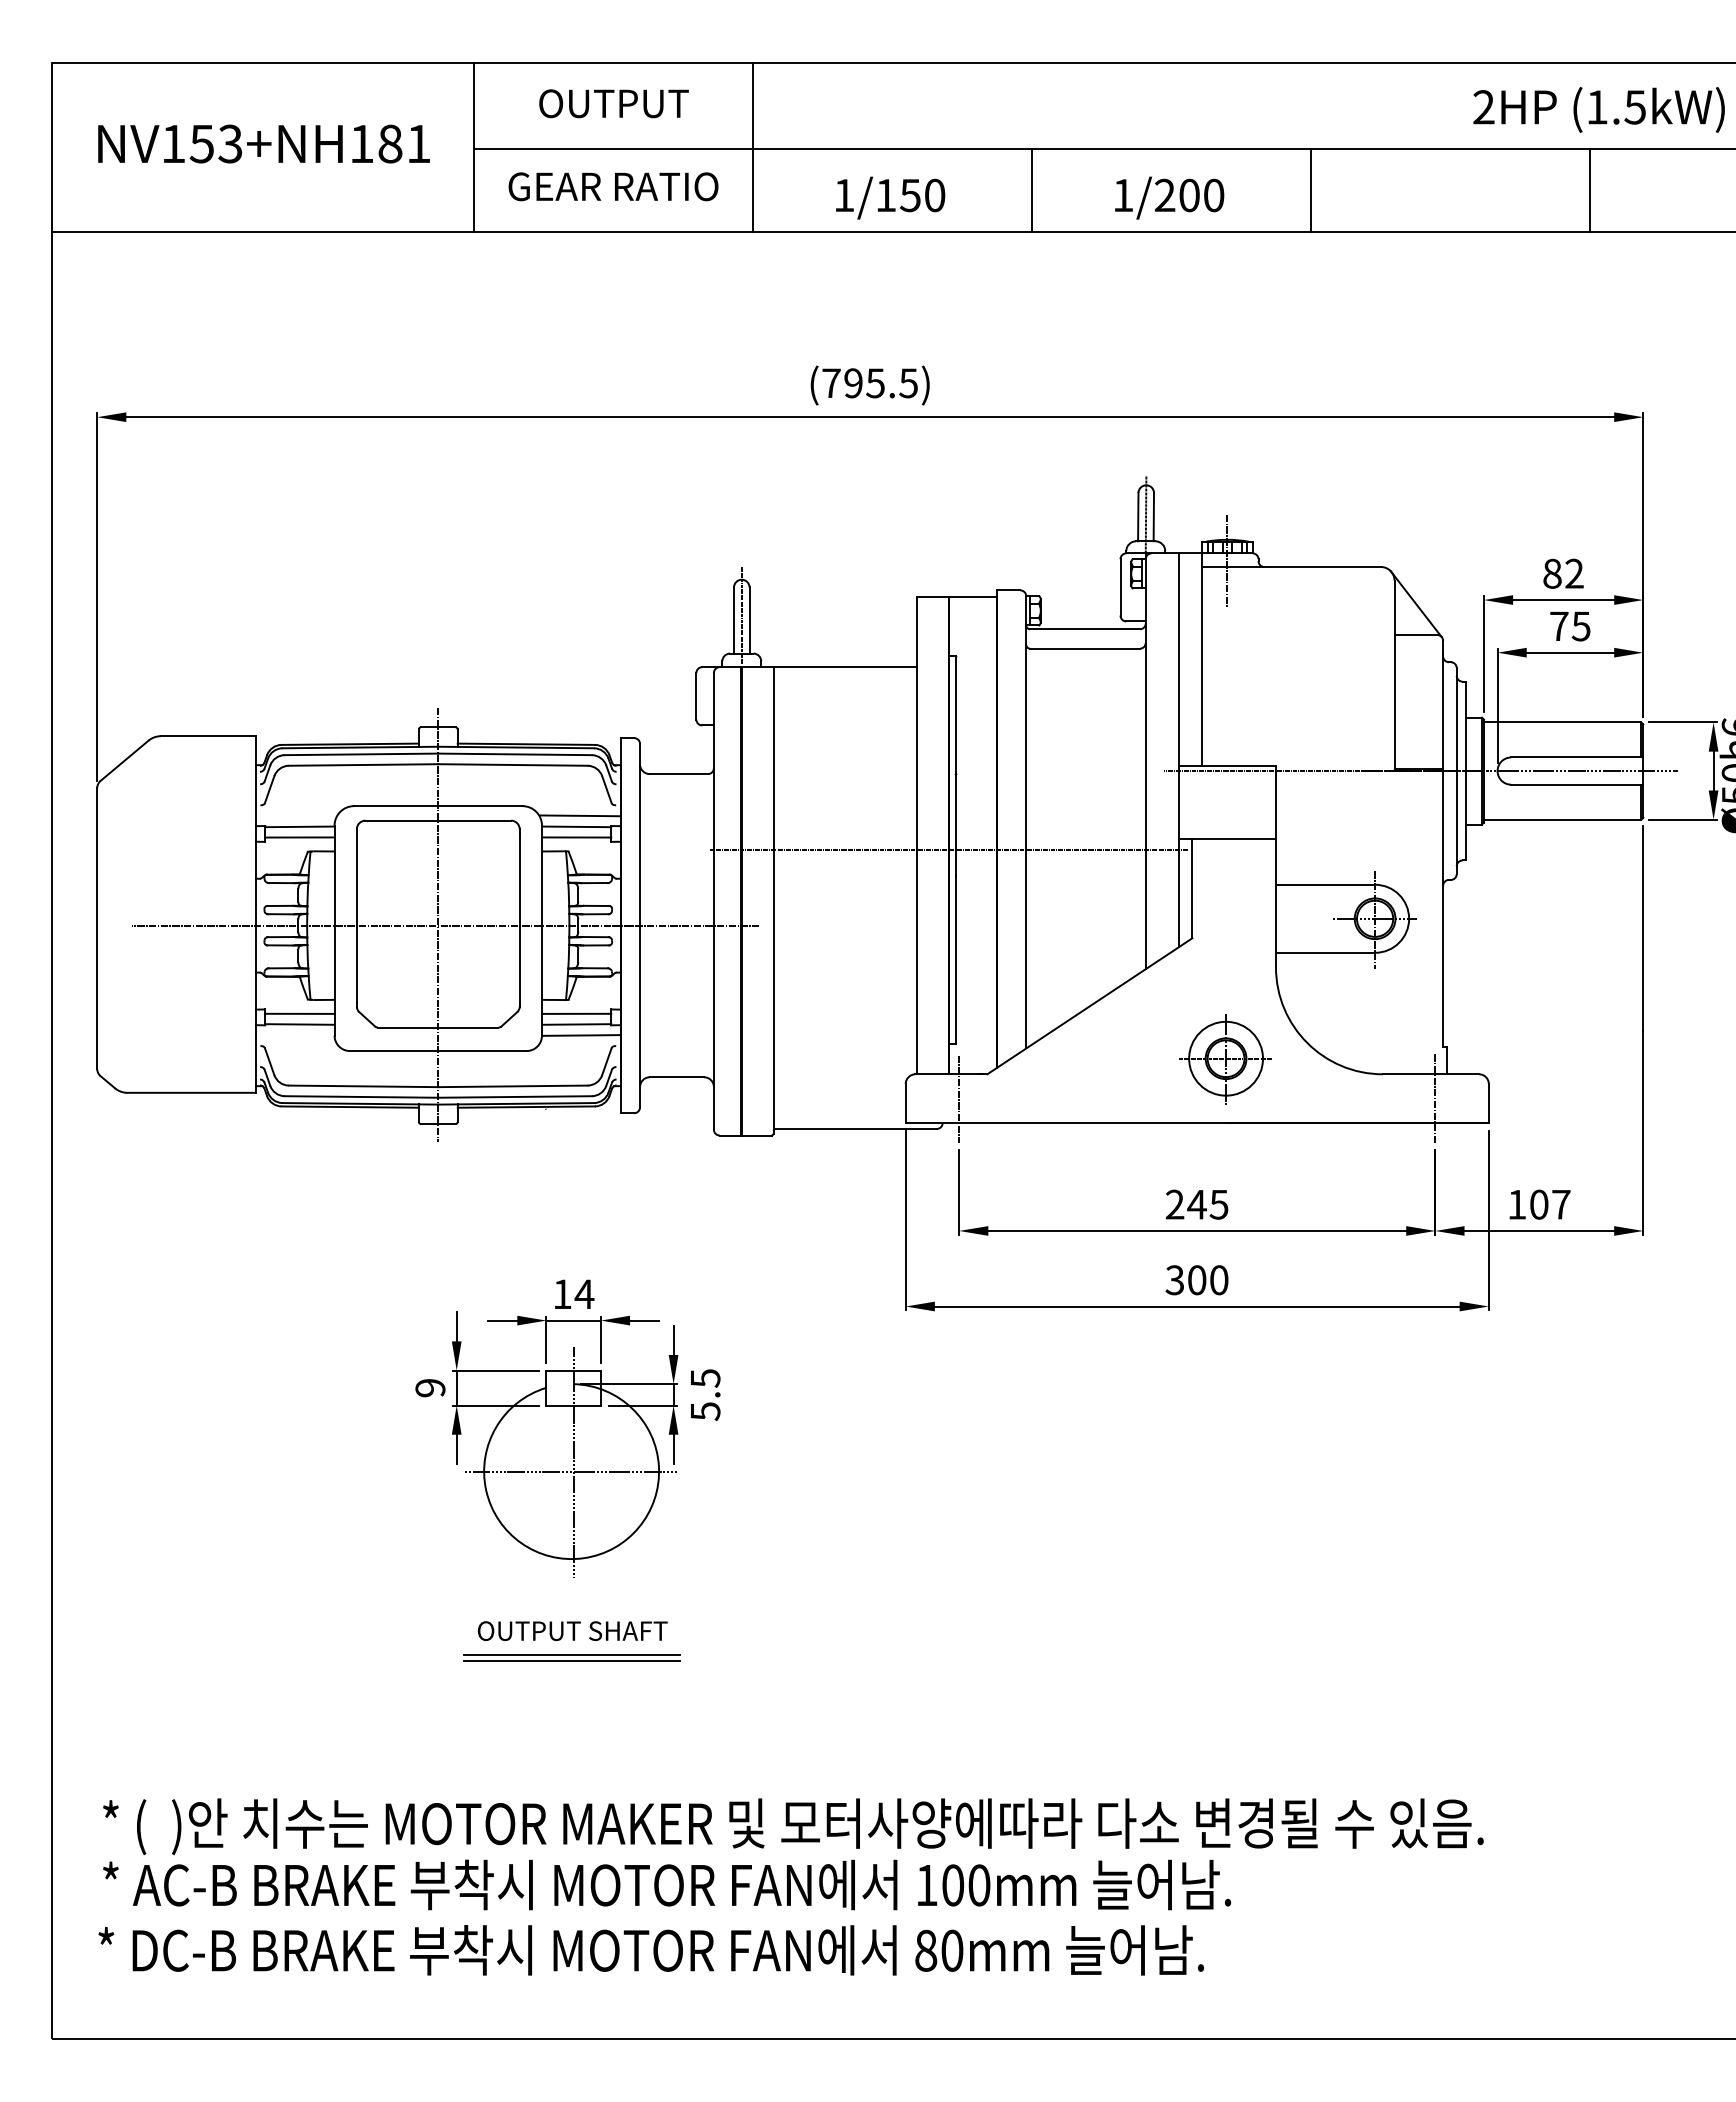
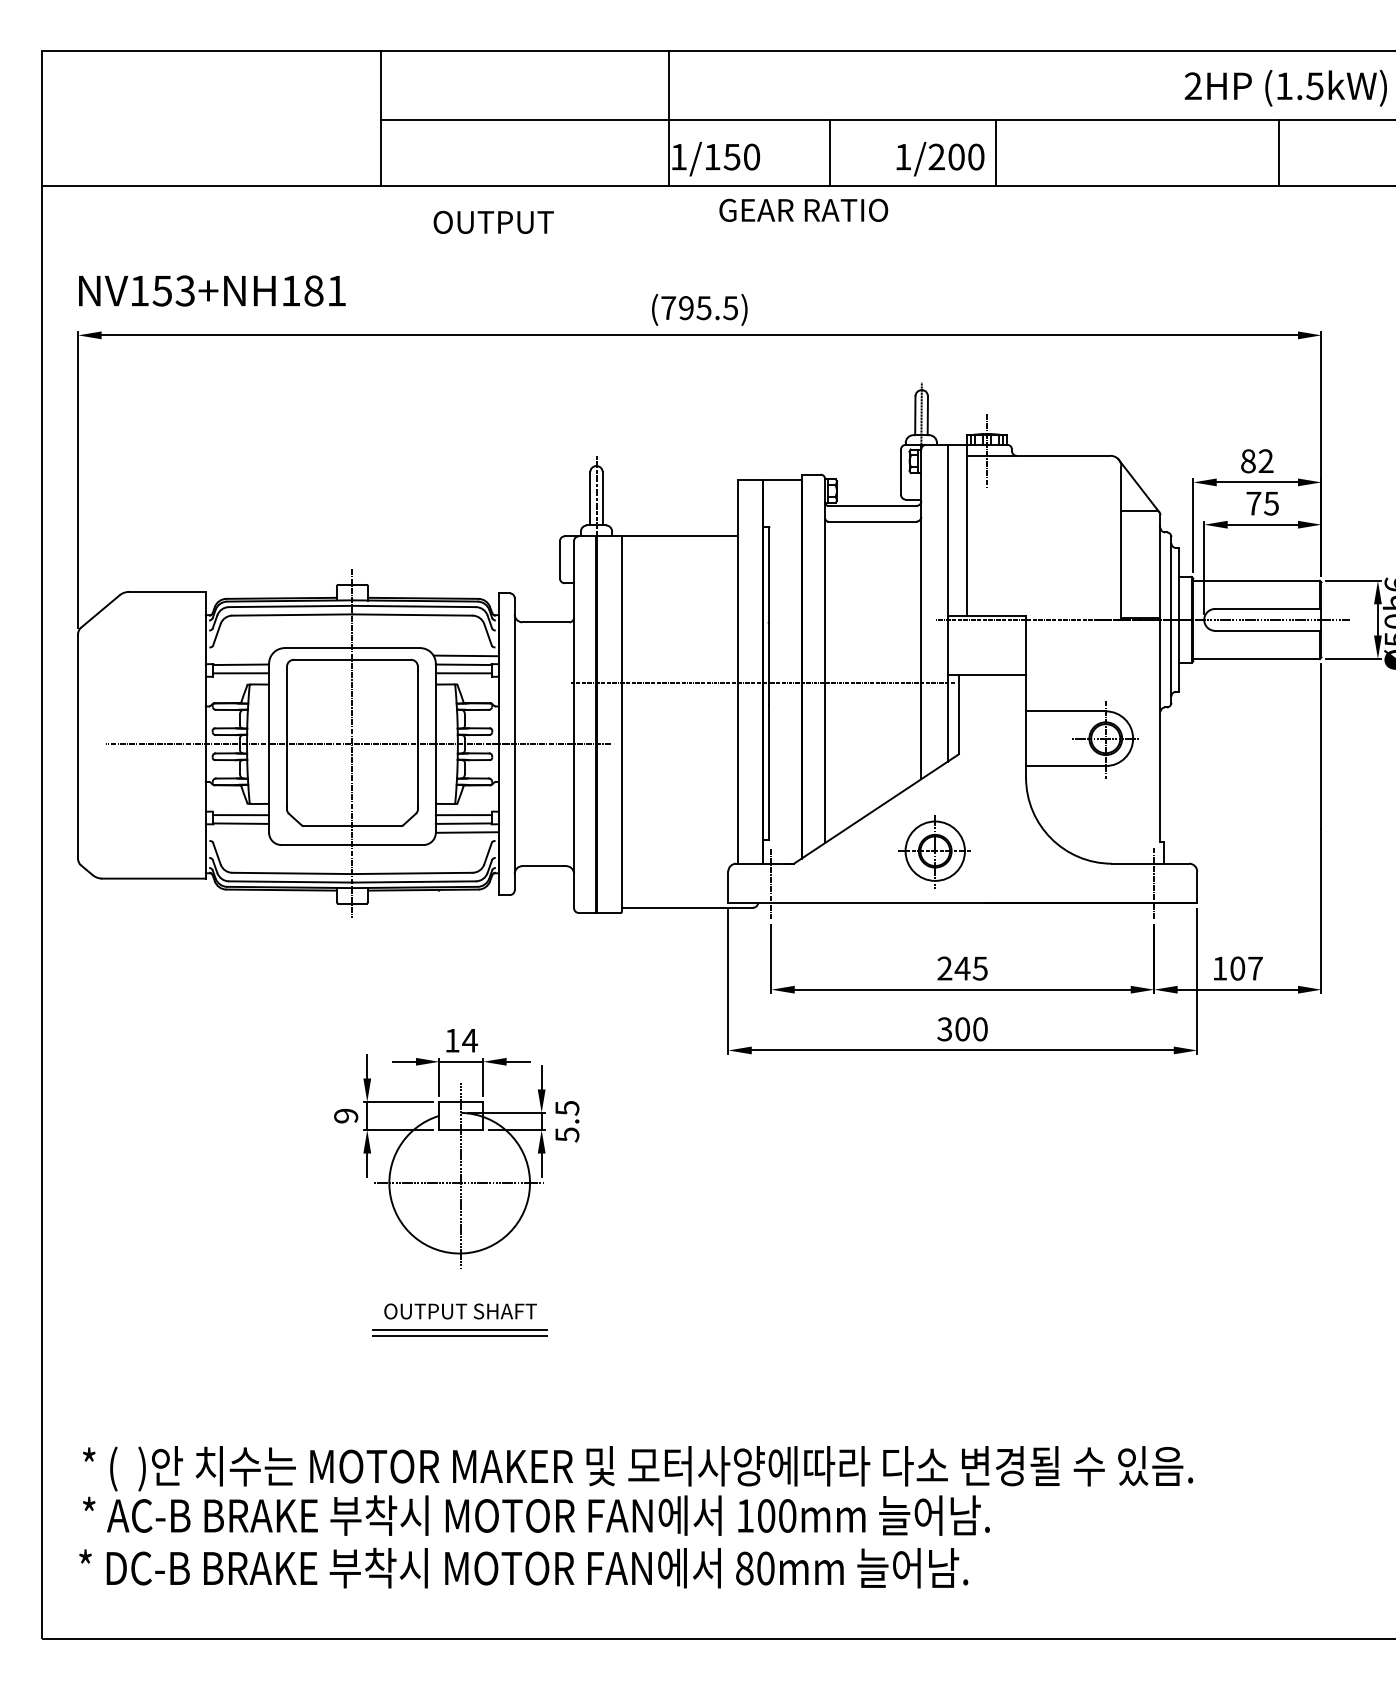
text: (613, 103) -> (493, 222), moved
text: (263, 143) -> (211, 290), moved
line: (753, 147) -> (669, 118), moved
text: (613, 186) -> (803, 210), moved
line: (1311, 189) -> (995, 152), moved
part: (1225, 1059) -> (934, 851), moved

